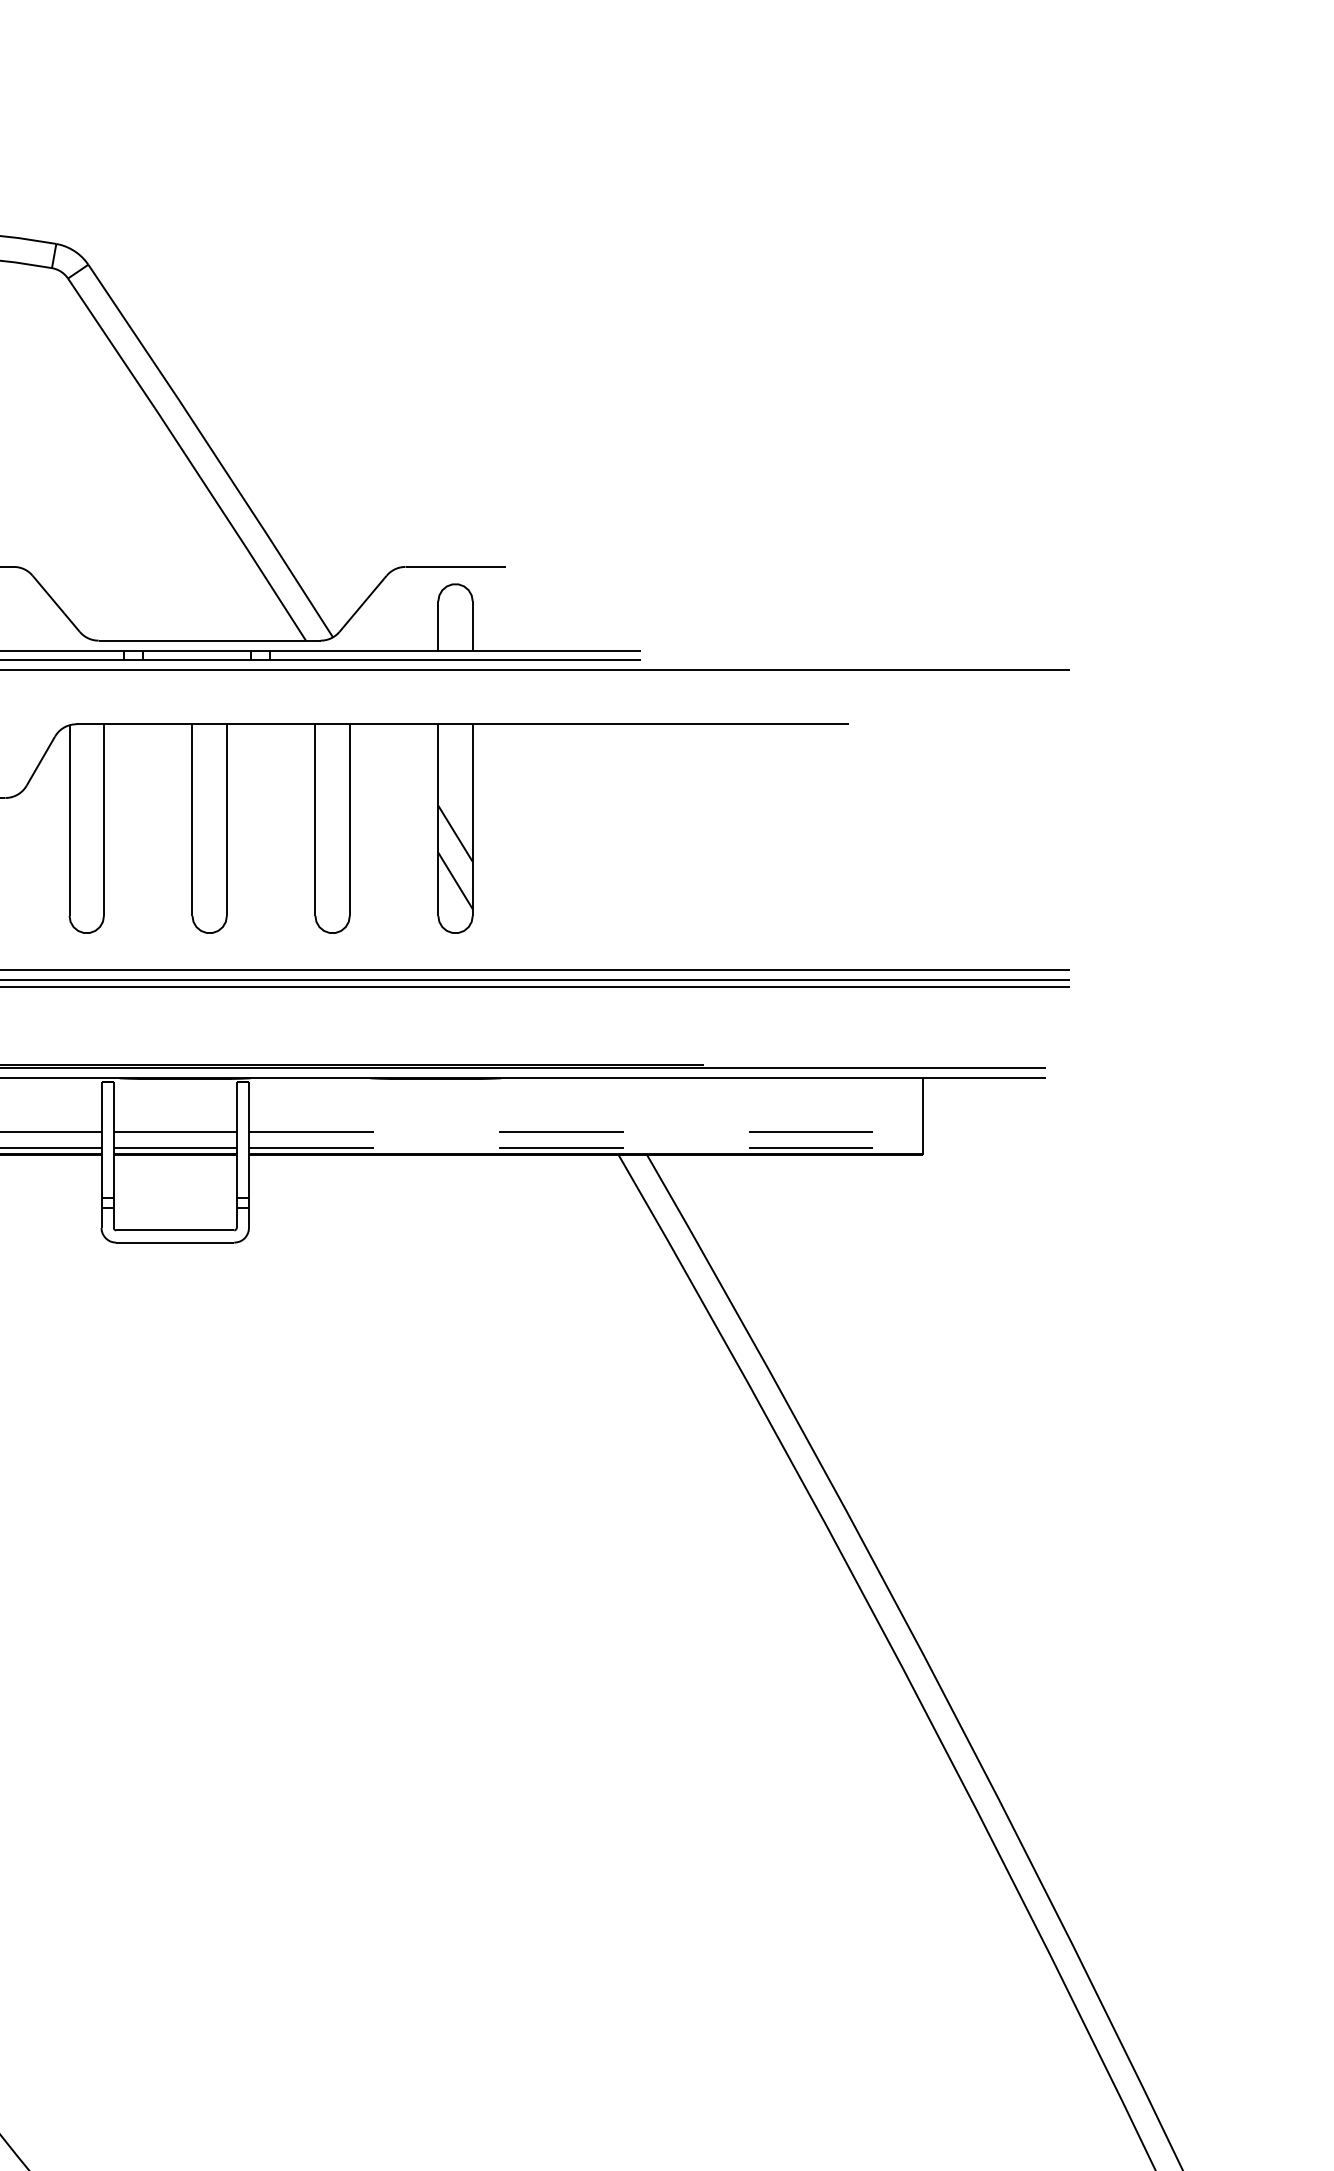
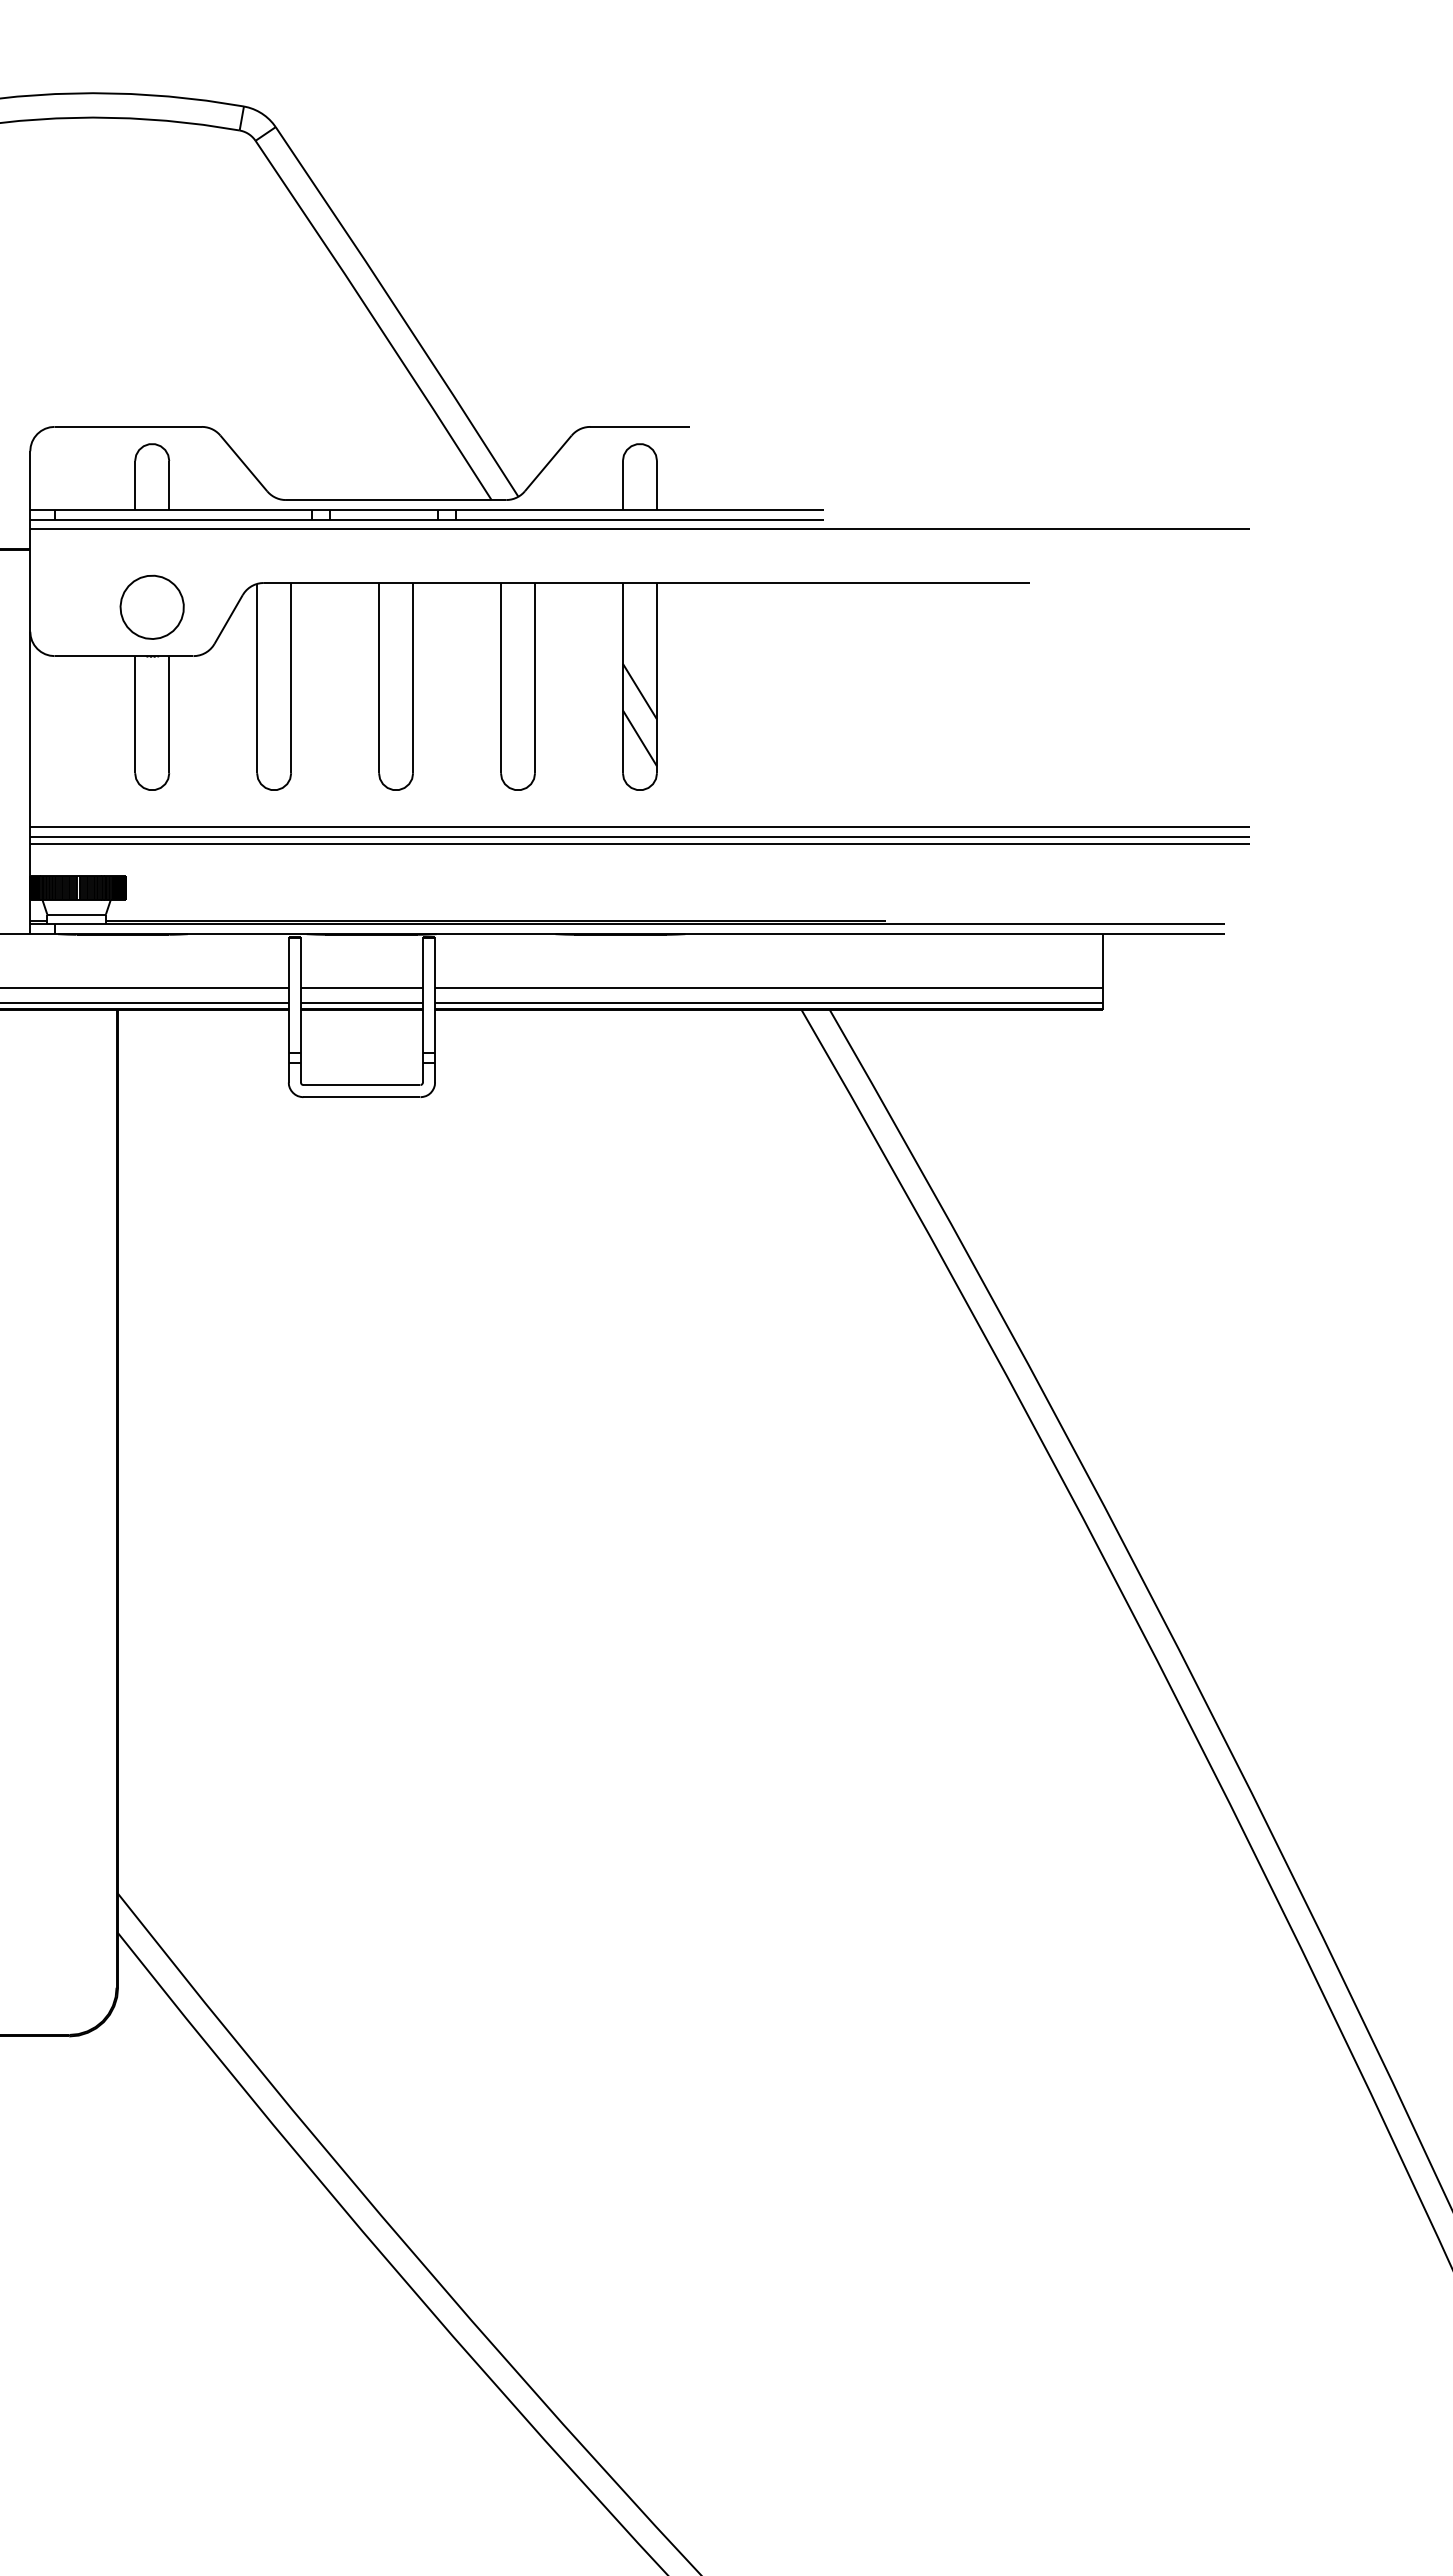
line: (586, 1132) -> (769, 987), dashed -> solid
line: (586, 1148) -> (769, 1003), dashed -> solid

